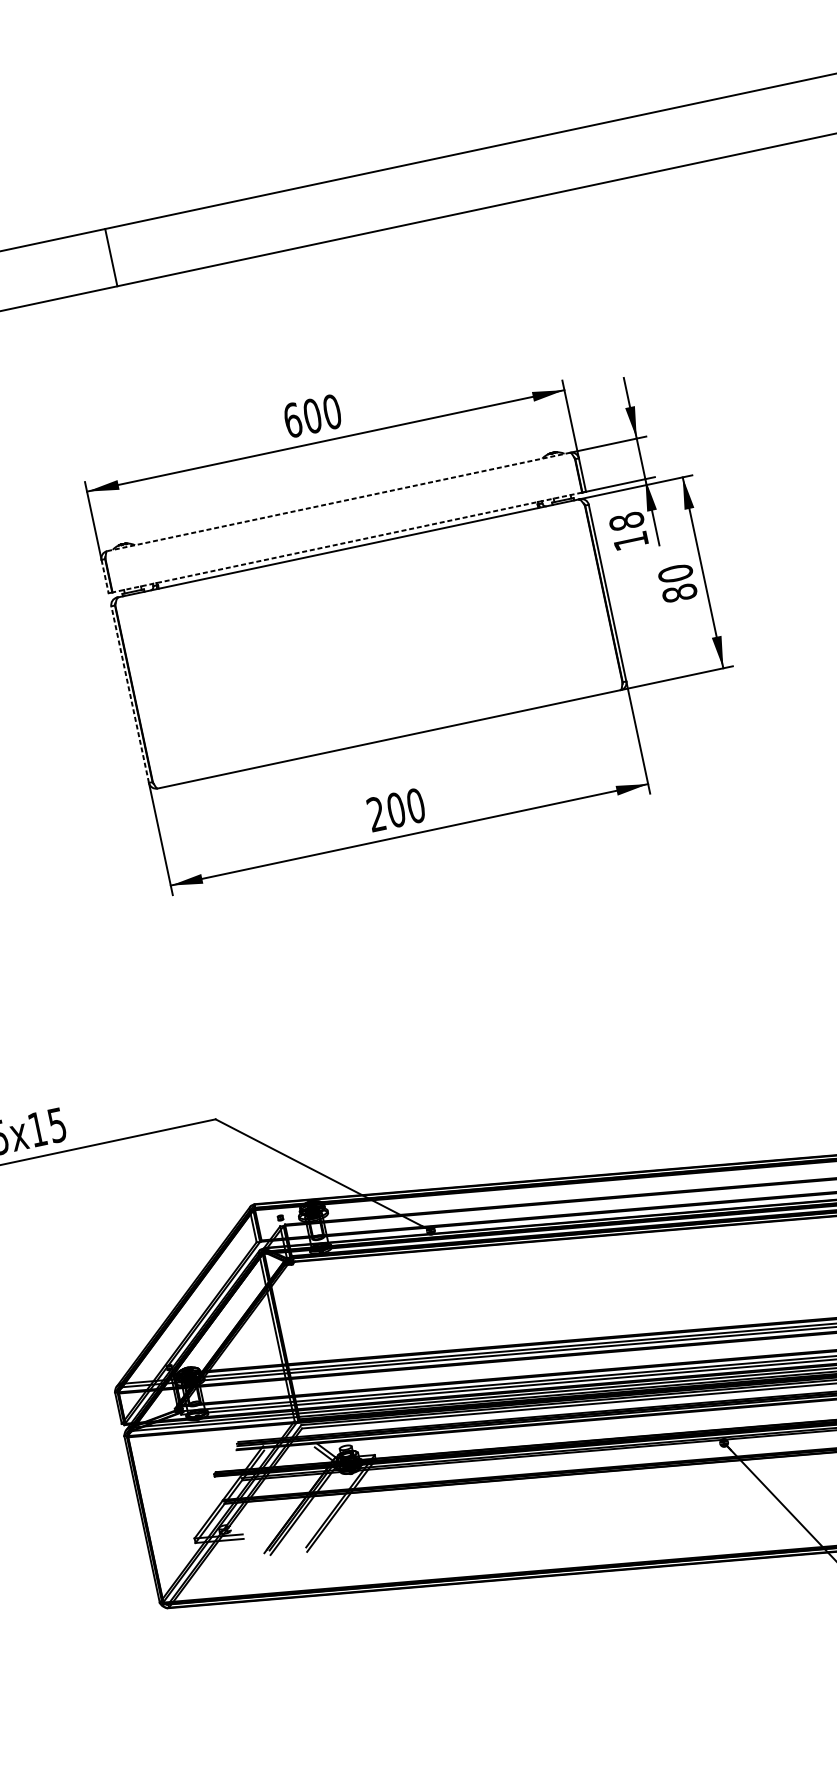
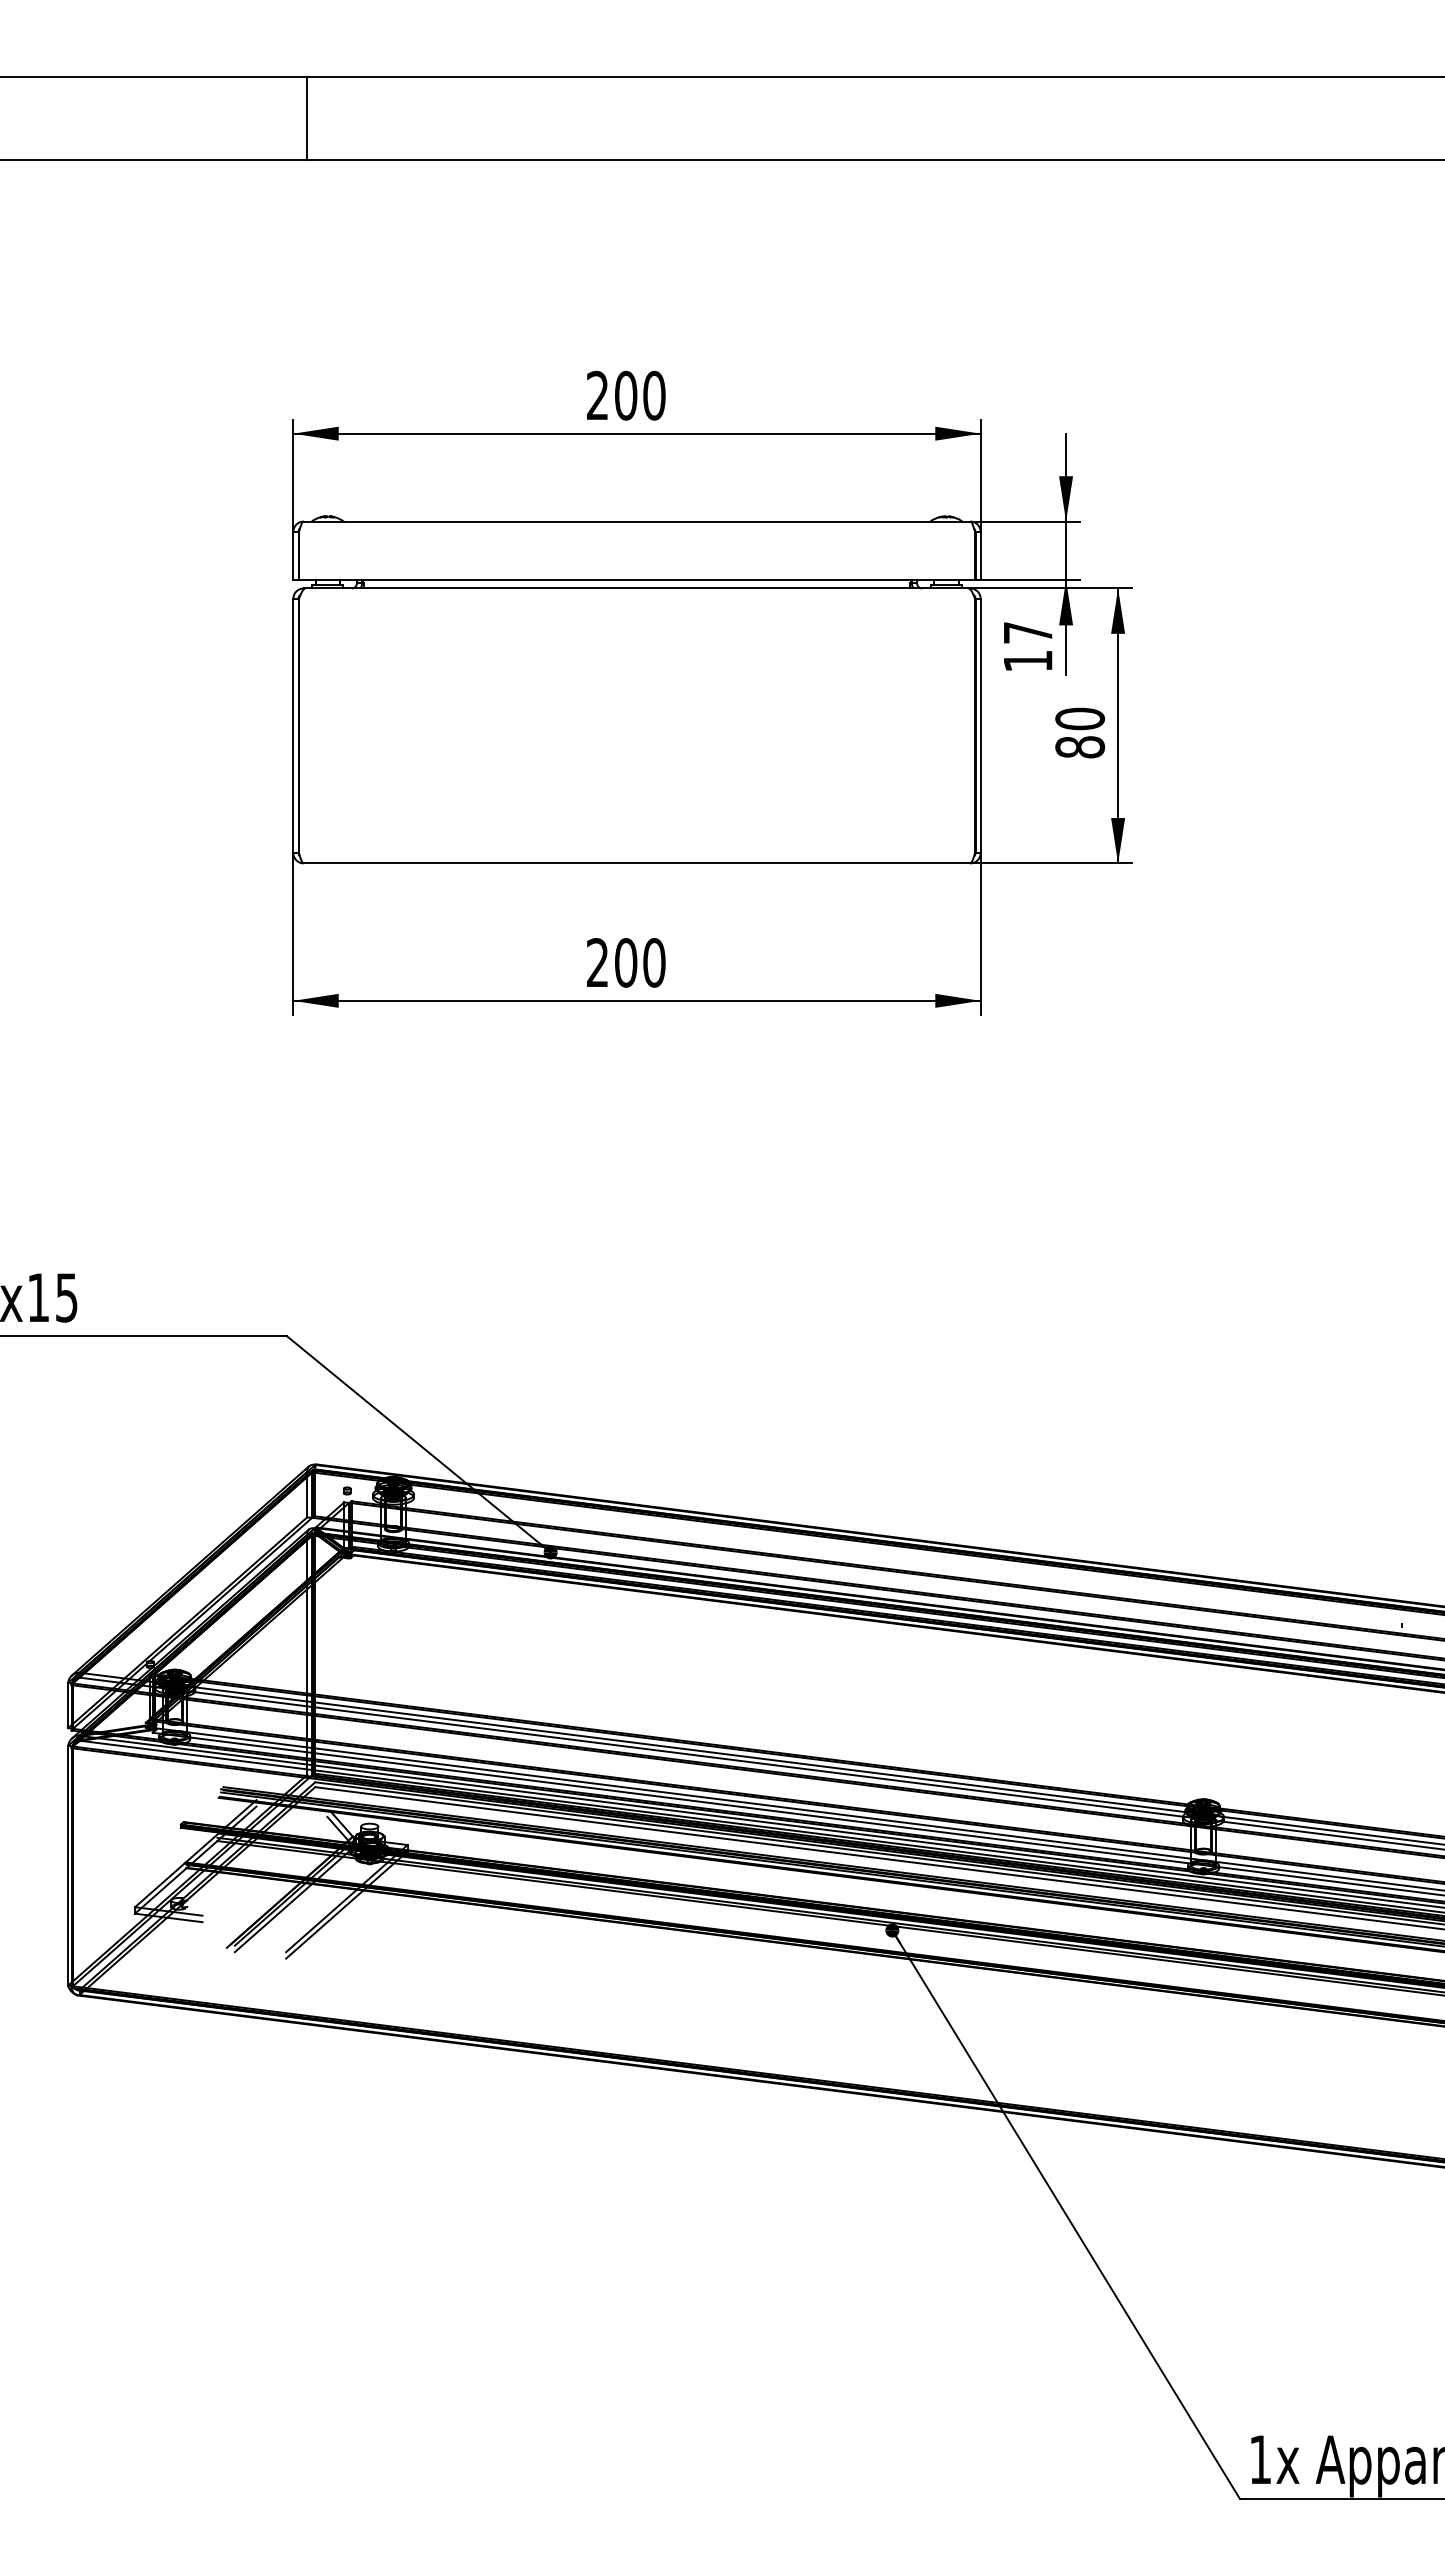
line: (111, 257) -> (307, 118), moved
text: (292, 420) -> (597, 395), 600 -> 200
line: (339, 501) -> (637, 521), dashed -> solid
text: (627, 521) -> (1028, 632), 18 -> 17
line: (347, 542) -> (637, 580), dashed -> solid
line: (105, 576) -> (293, 556), dashed -> solid
line: (130, 694) -> (293, 725), dashed -> solid

